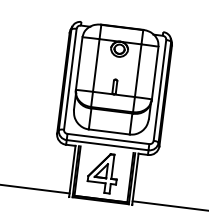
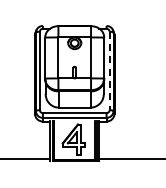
line: (159, 91) -> (109, 71), solid -> dashed

